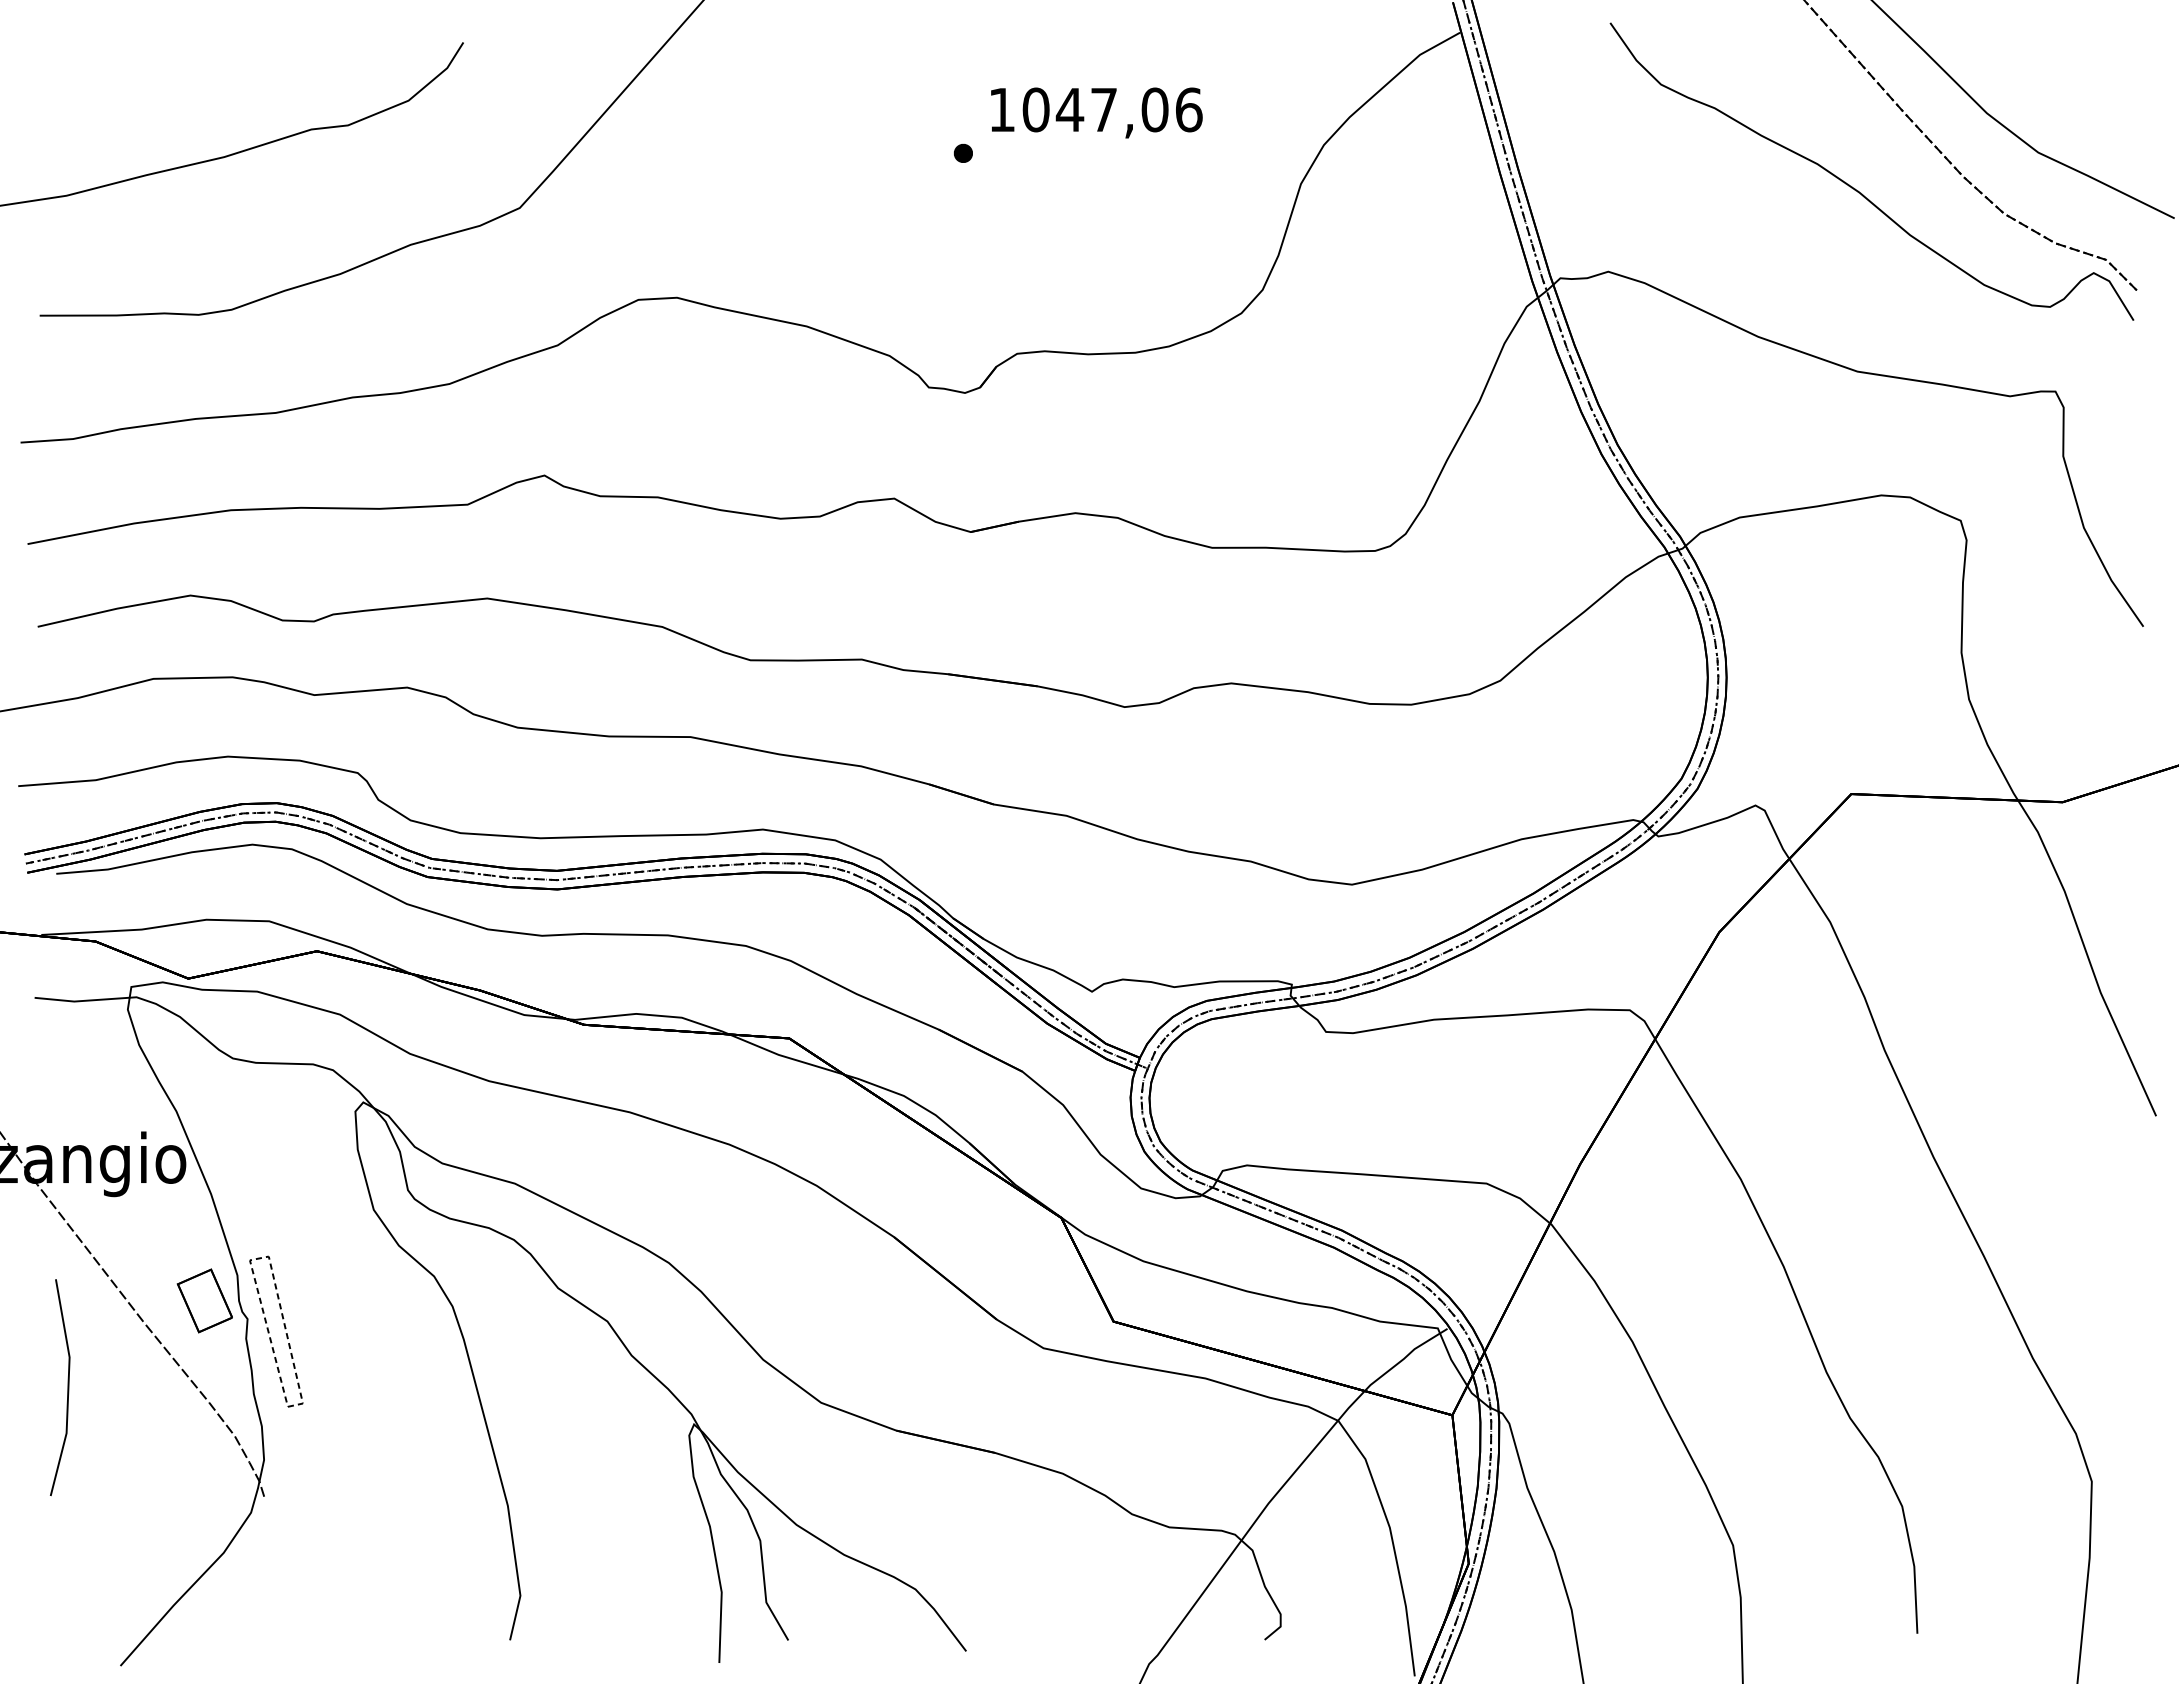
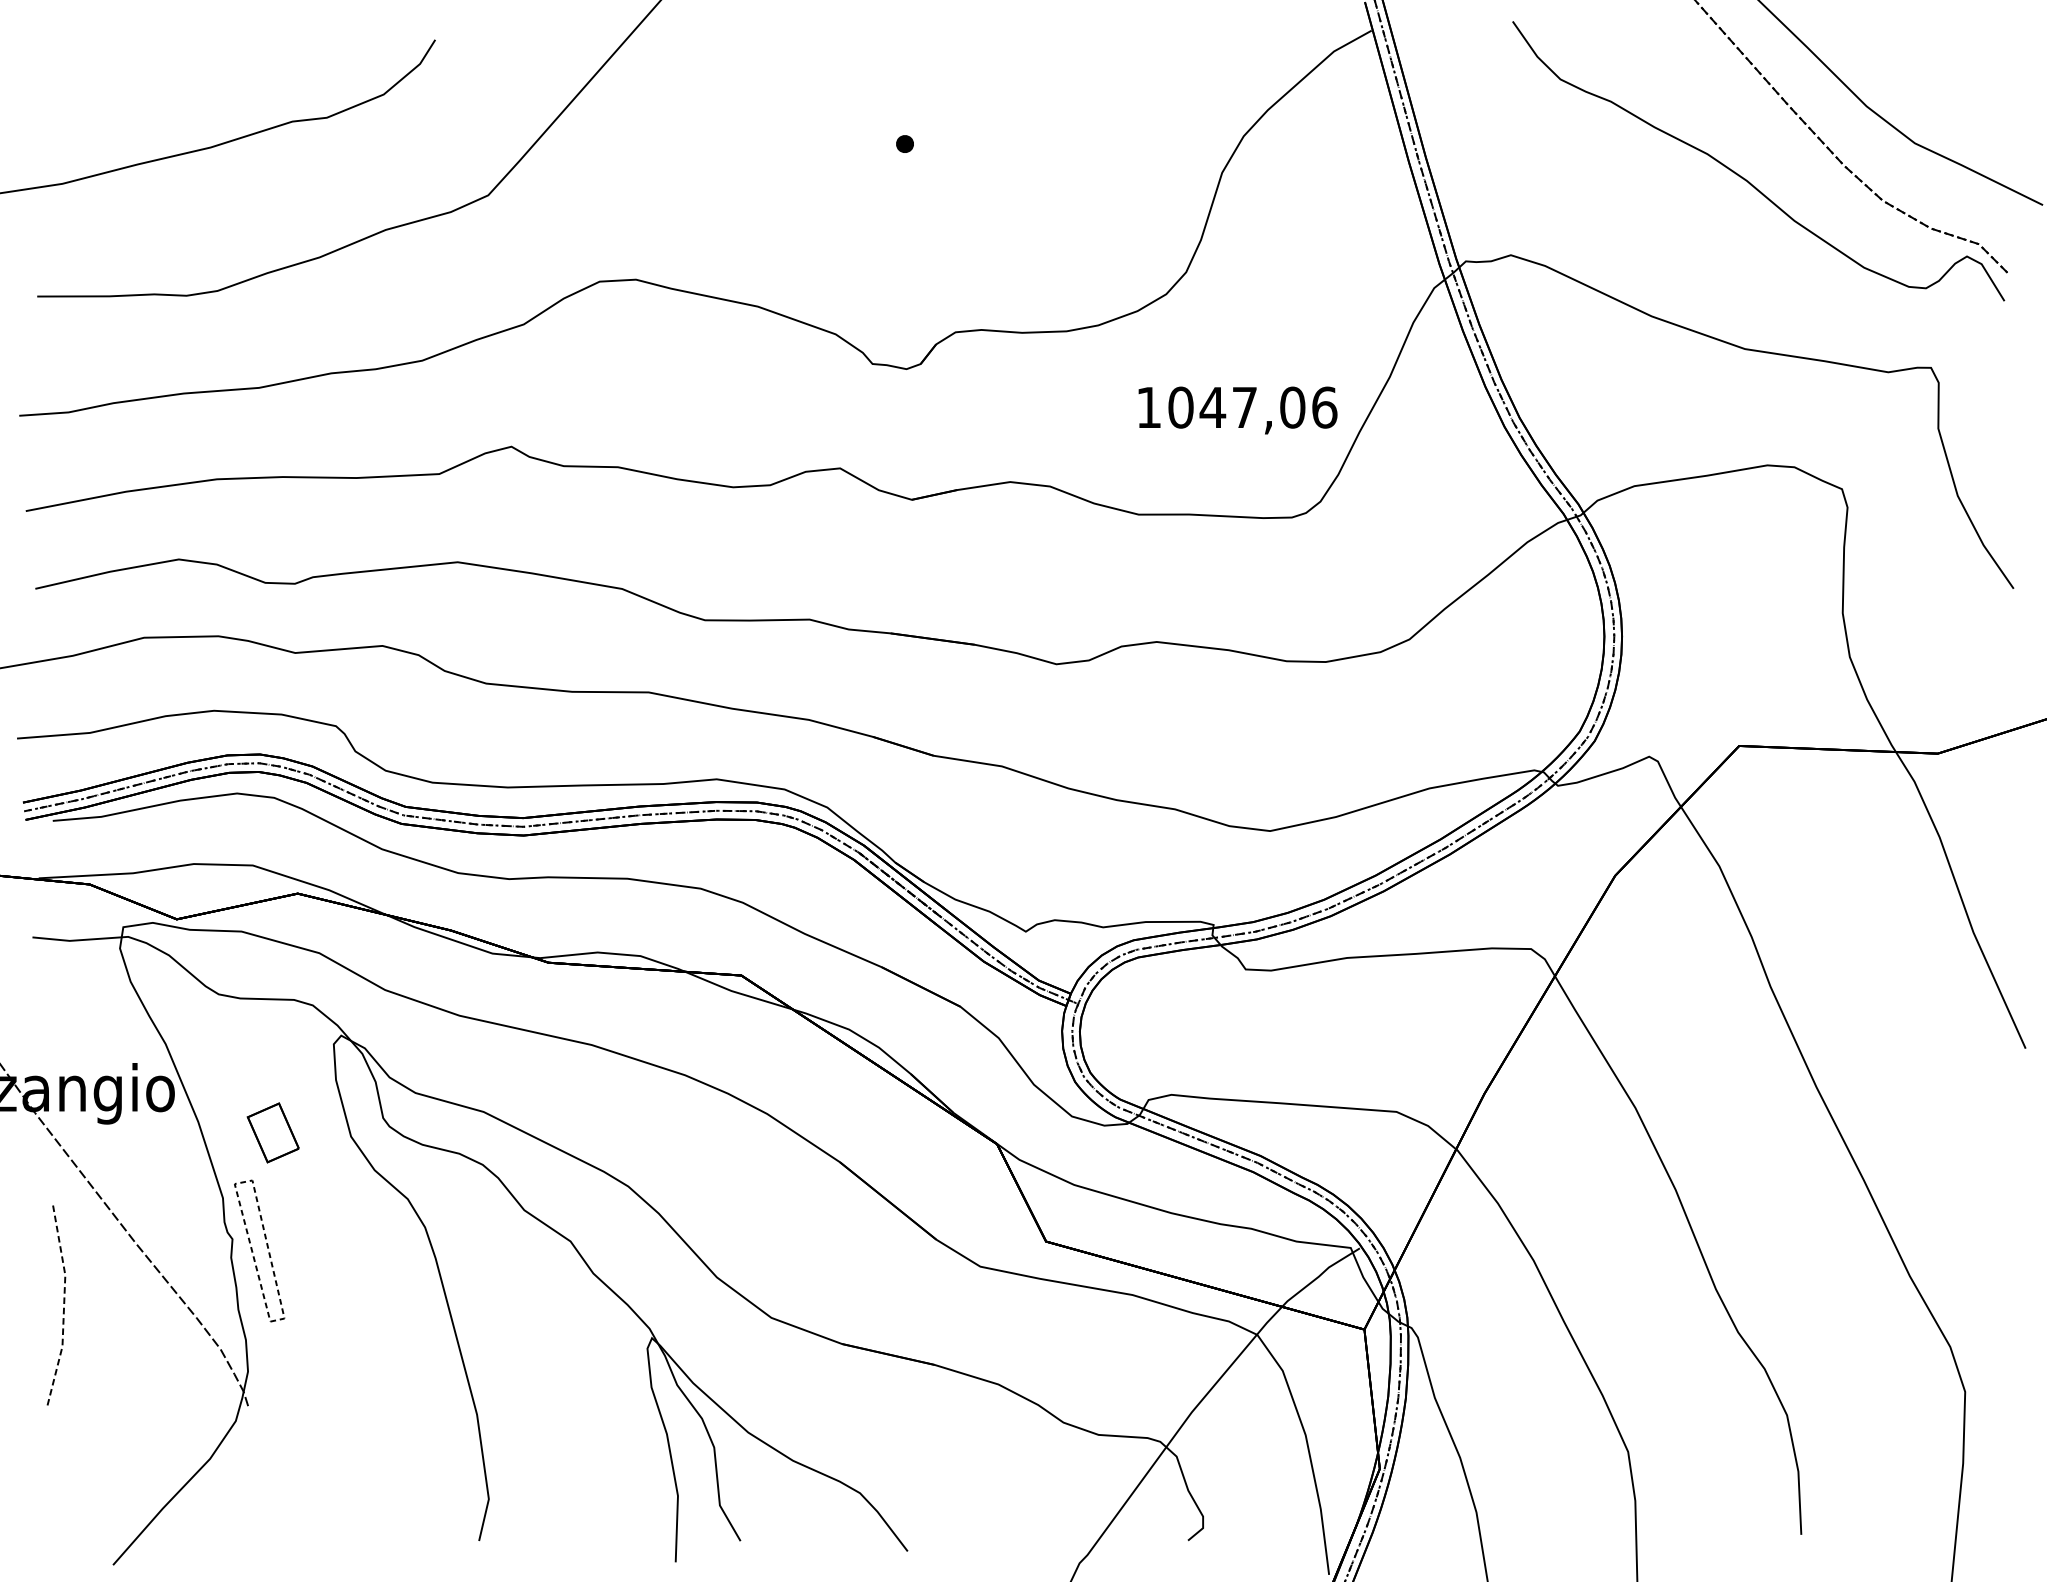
text: (1096, 112) -> (1237, 410), moved
part: (204, 1300) -> (272, 1132), moved
line: (68, 1387) -> (64, 1303), solid -> dashed

